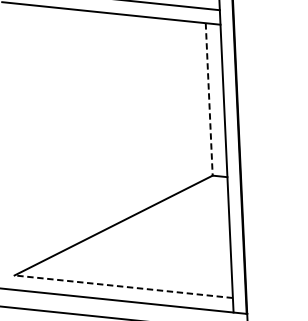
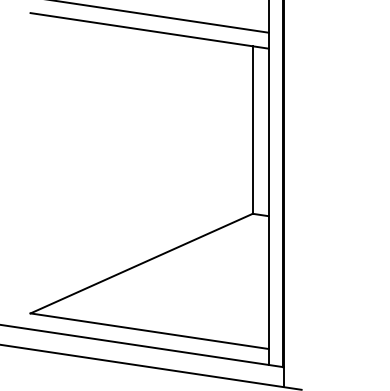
line: (209, 99) -> (252, 130), dashed -> solid
line: (123, 287) -> (149, 331), dashed -> solid

